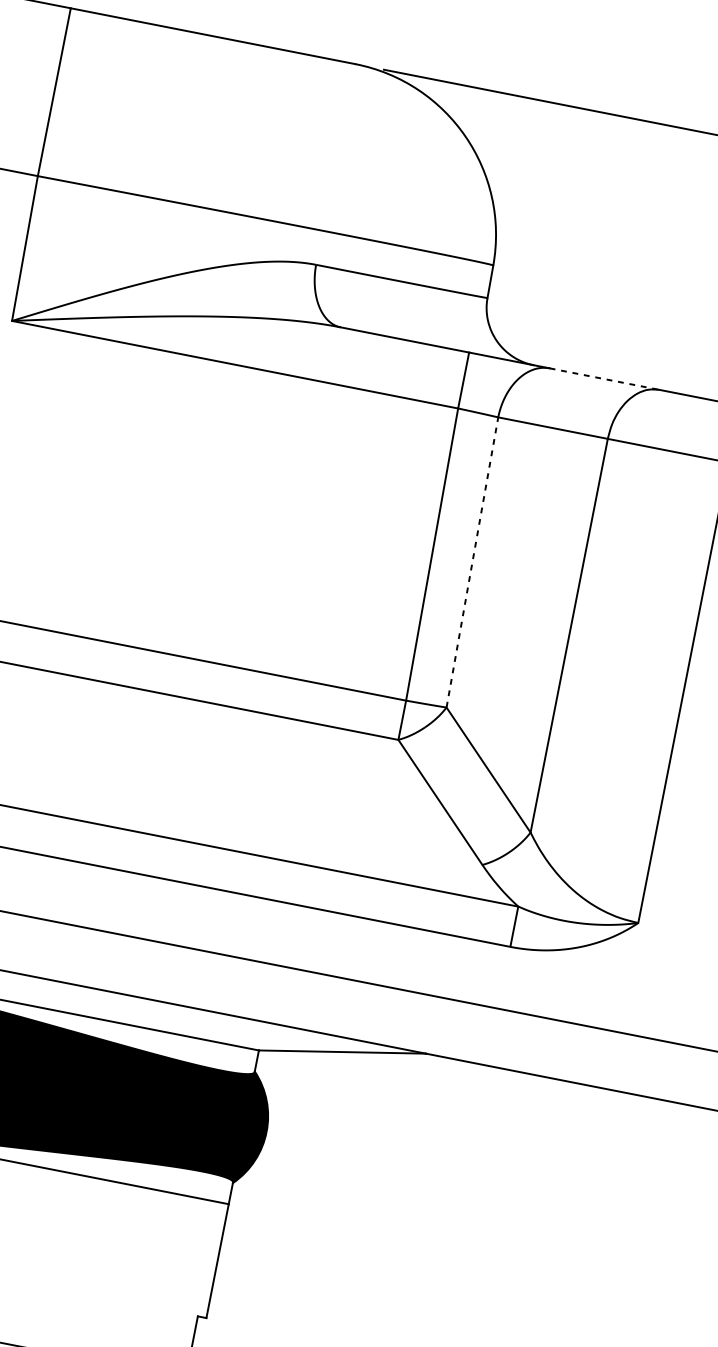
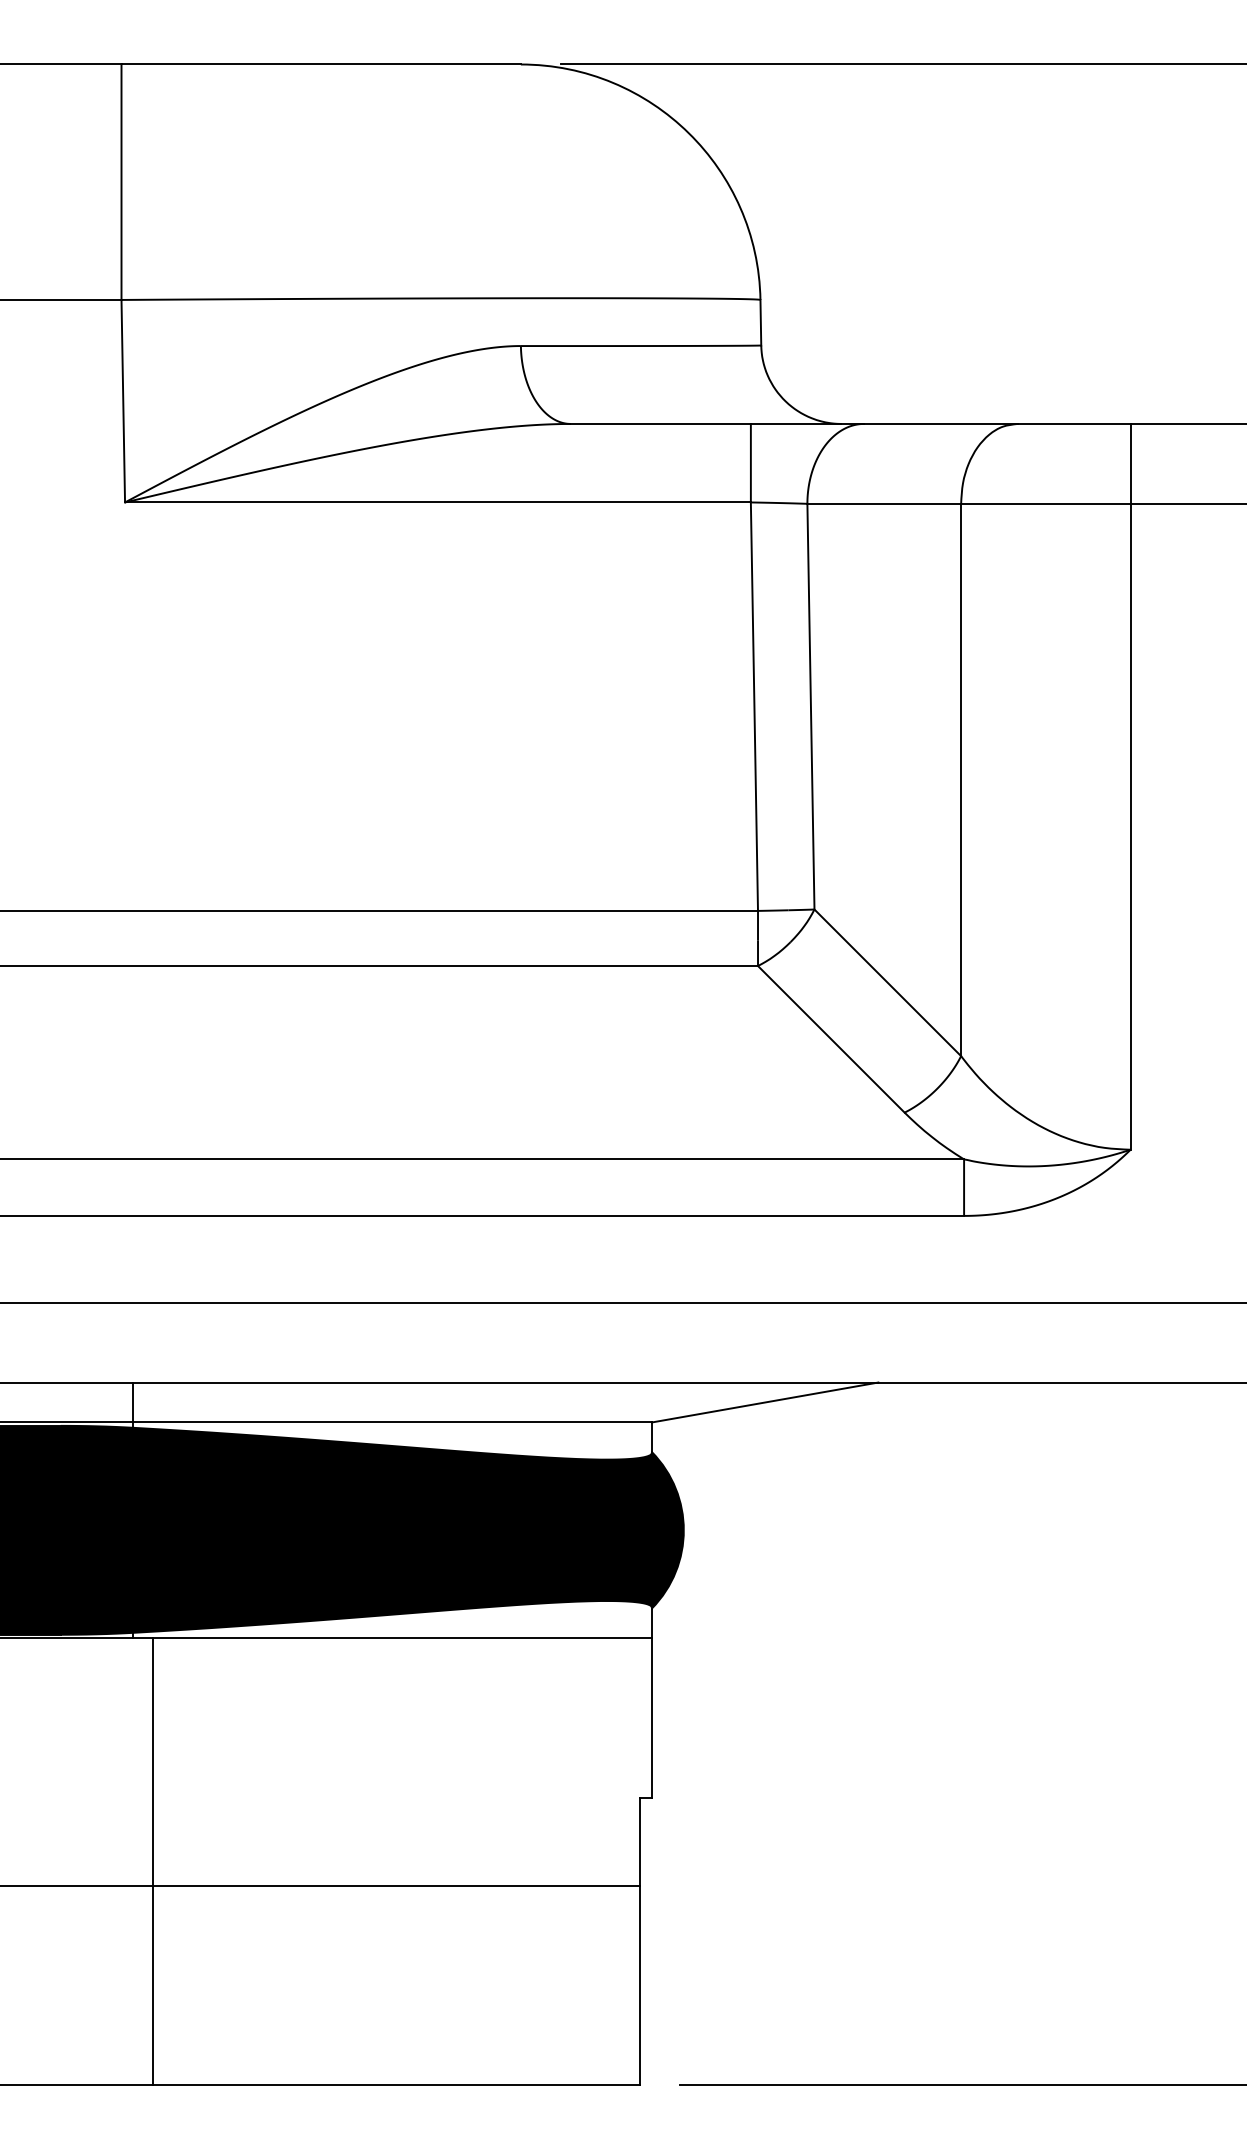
line: (604, 378) -> (940, 423), dashed -> solid
line: (472, 562) -> (810, 706), dashed -> solid

